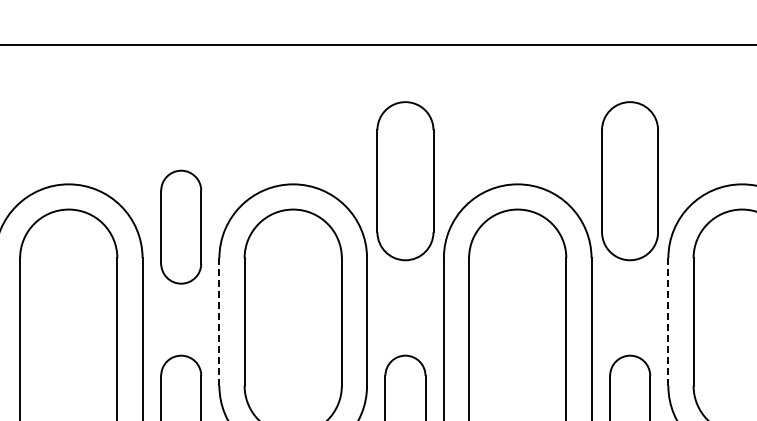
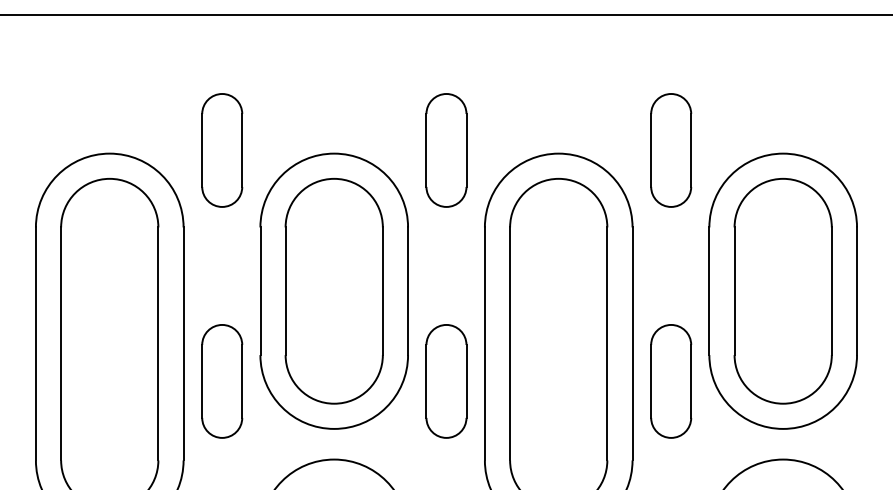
part: (405, 181) -> (446, 150), size x0.71
part: (630, 181) -> (671, 150), size x0.71
part: (181, 227) -> (222, 150), moved
line: (219, 322) -> (260, 291), dashed -> solid
line: (668, 322) -> (709, 291), dashed -> solid

